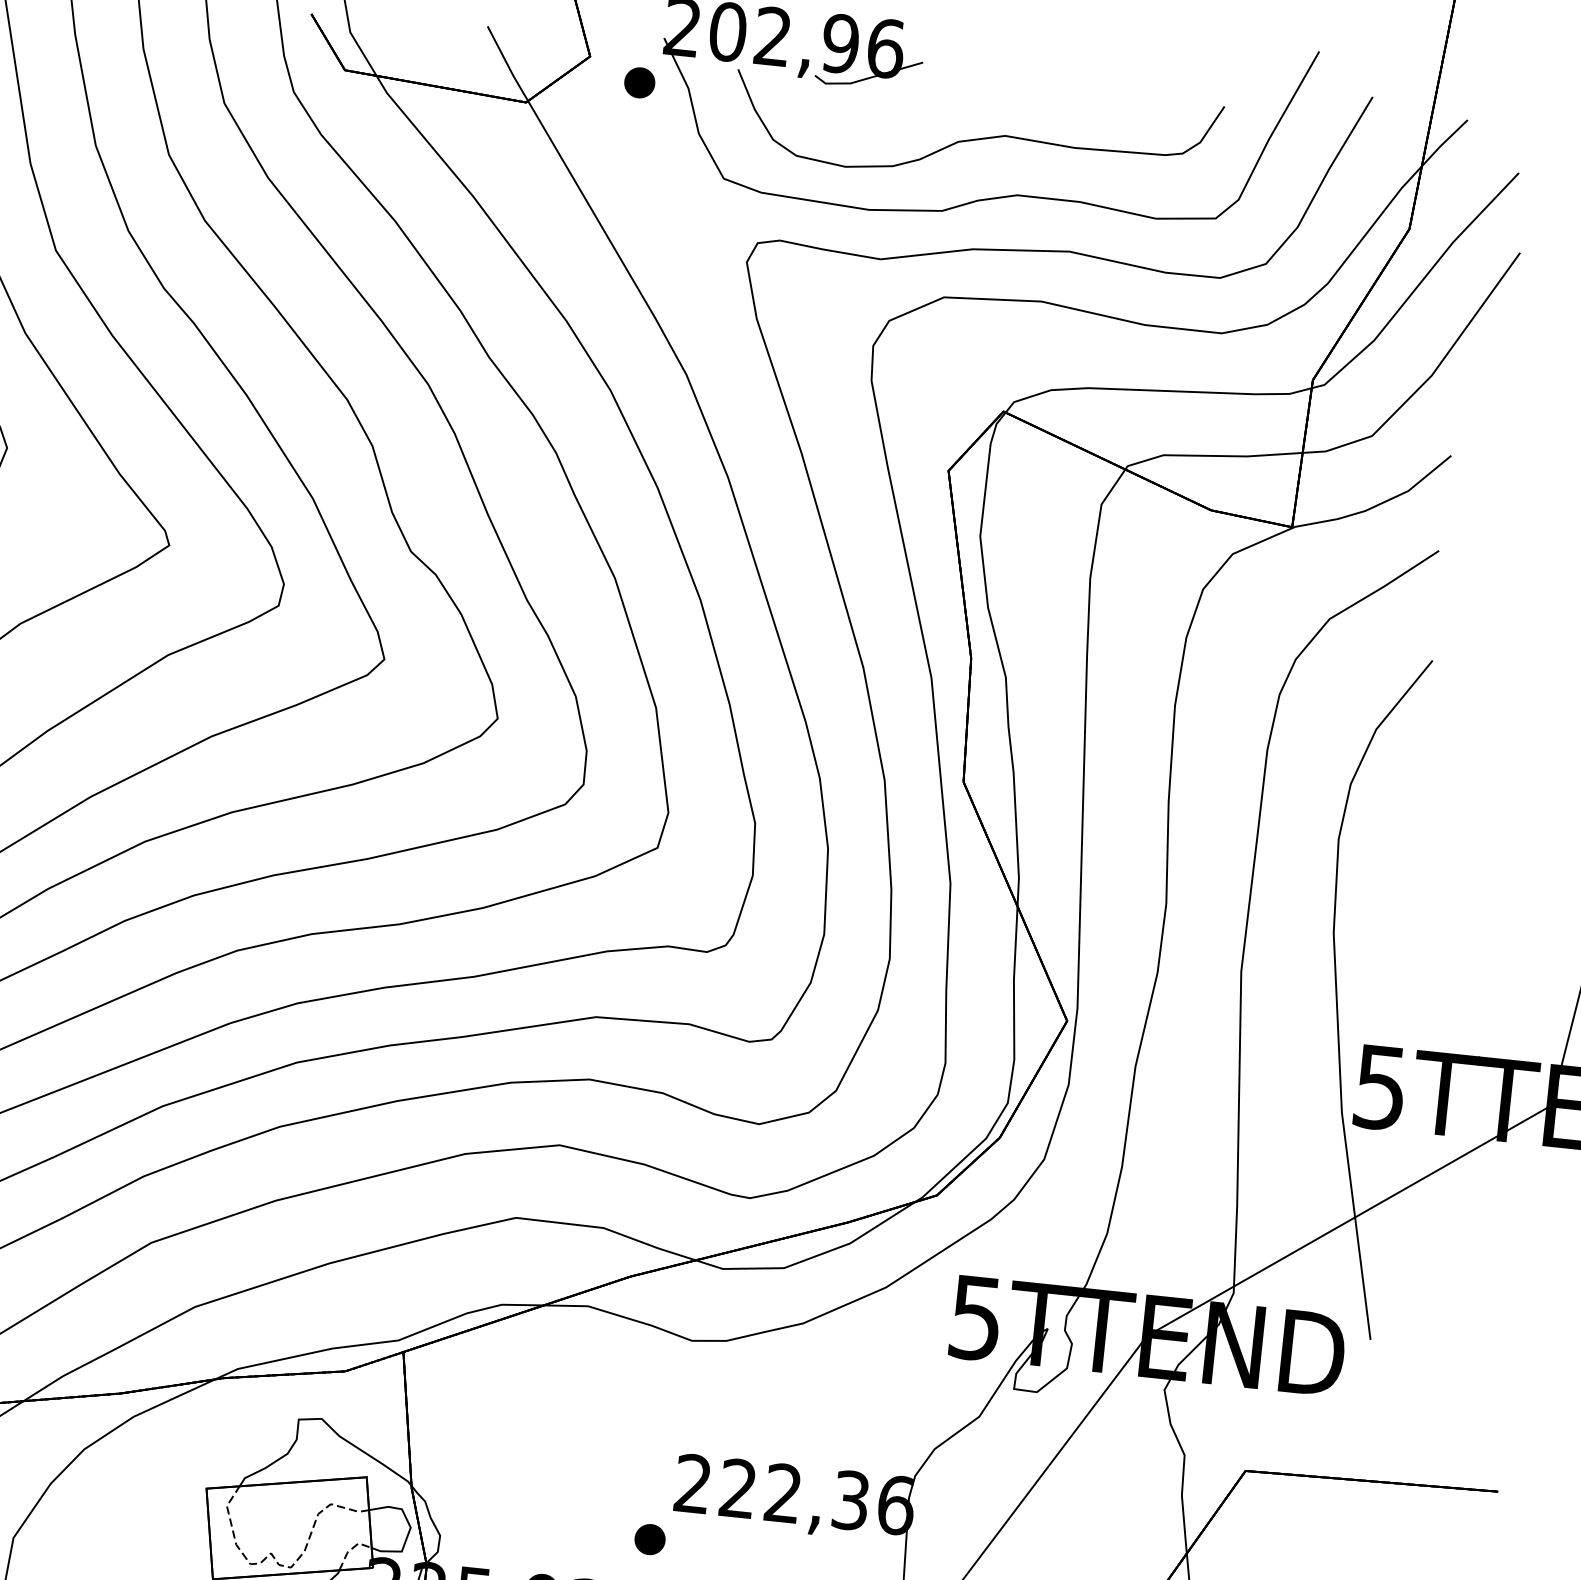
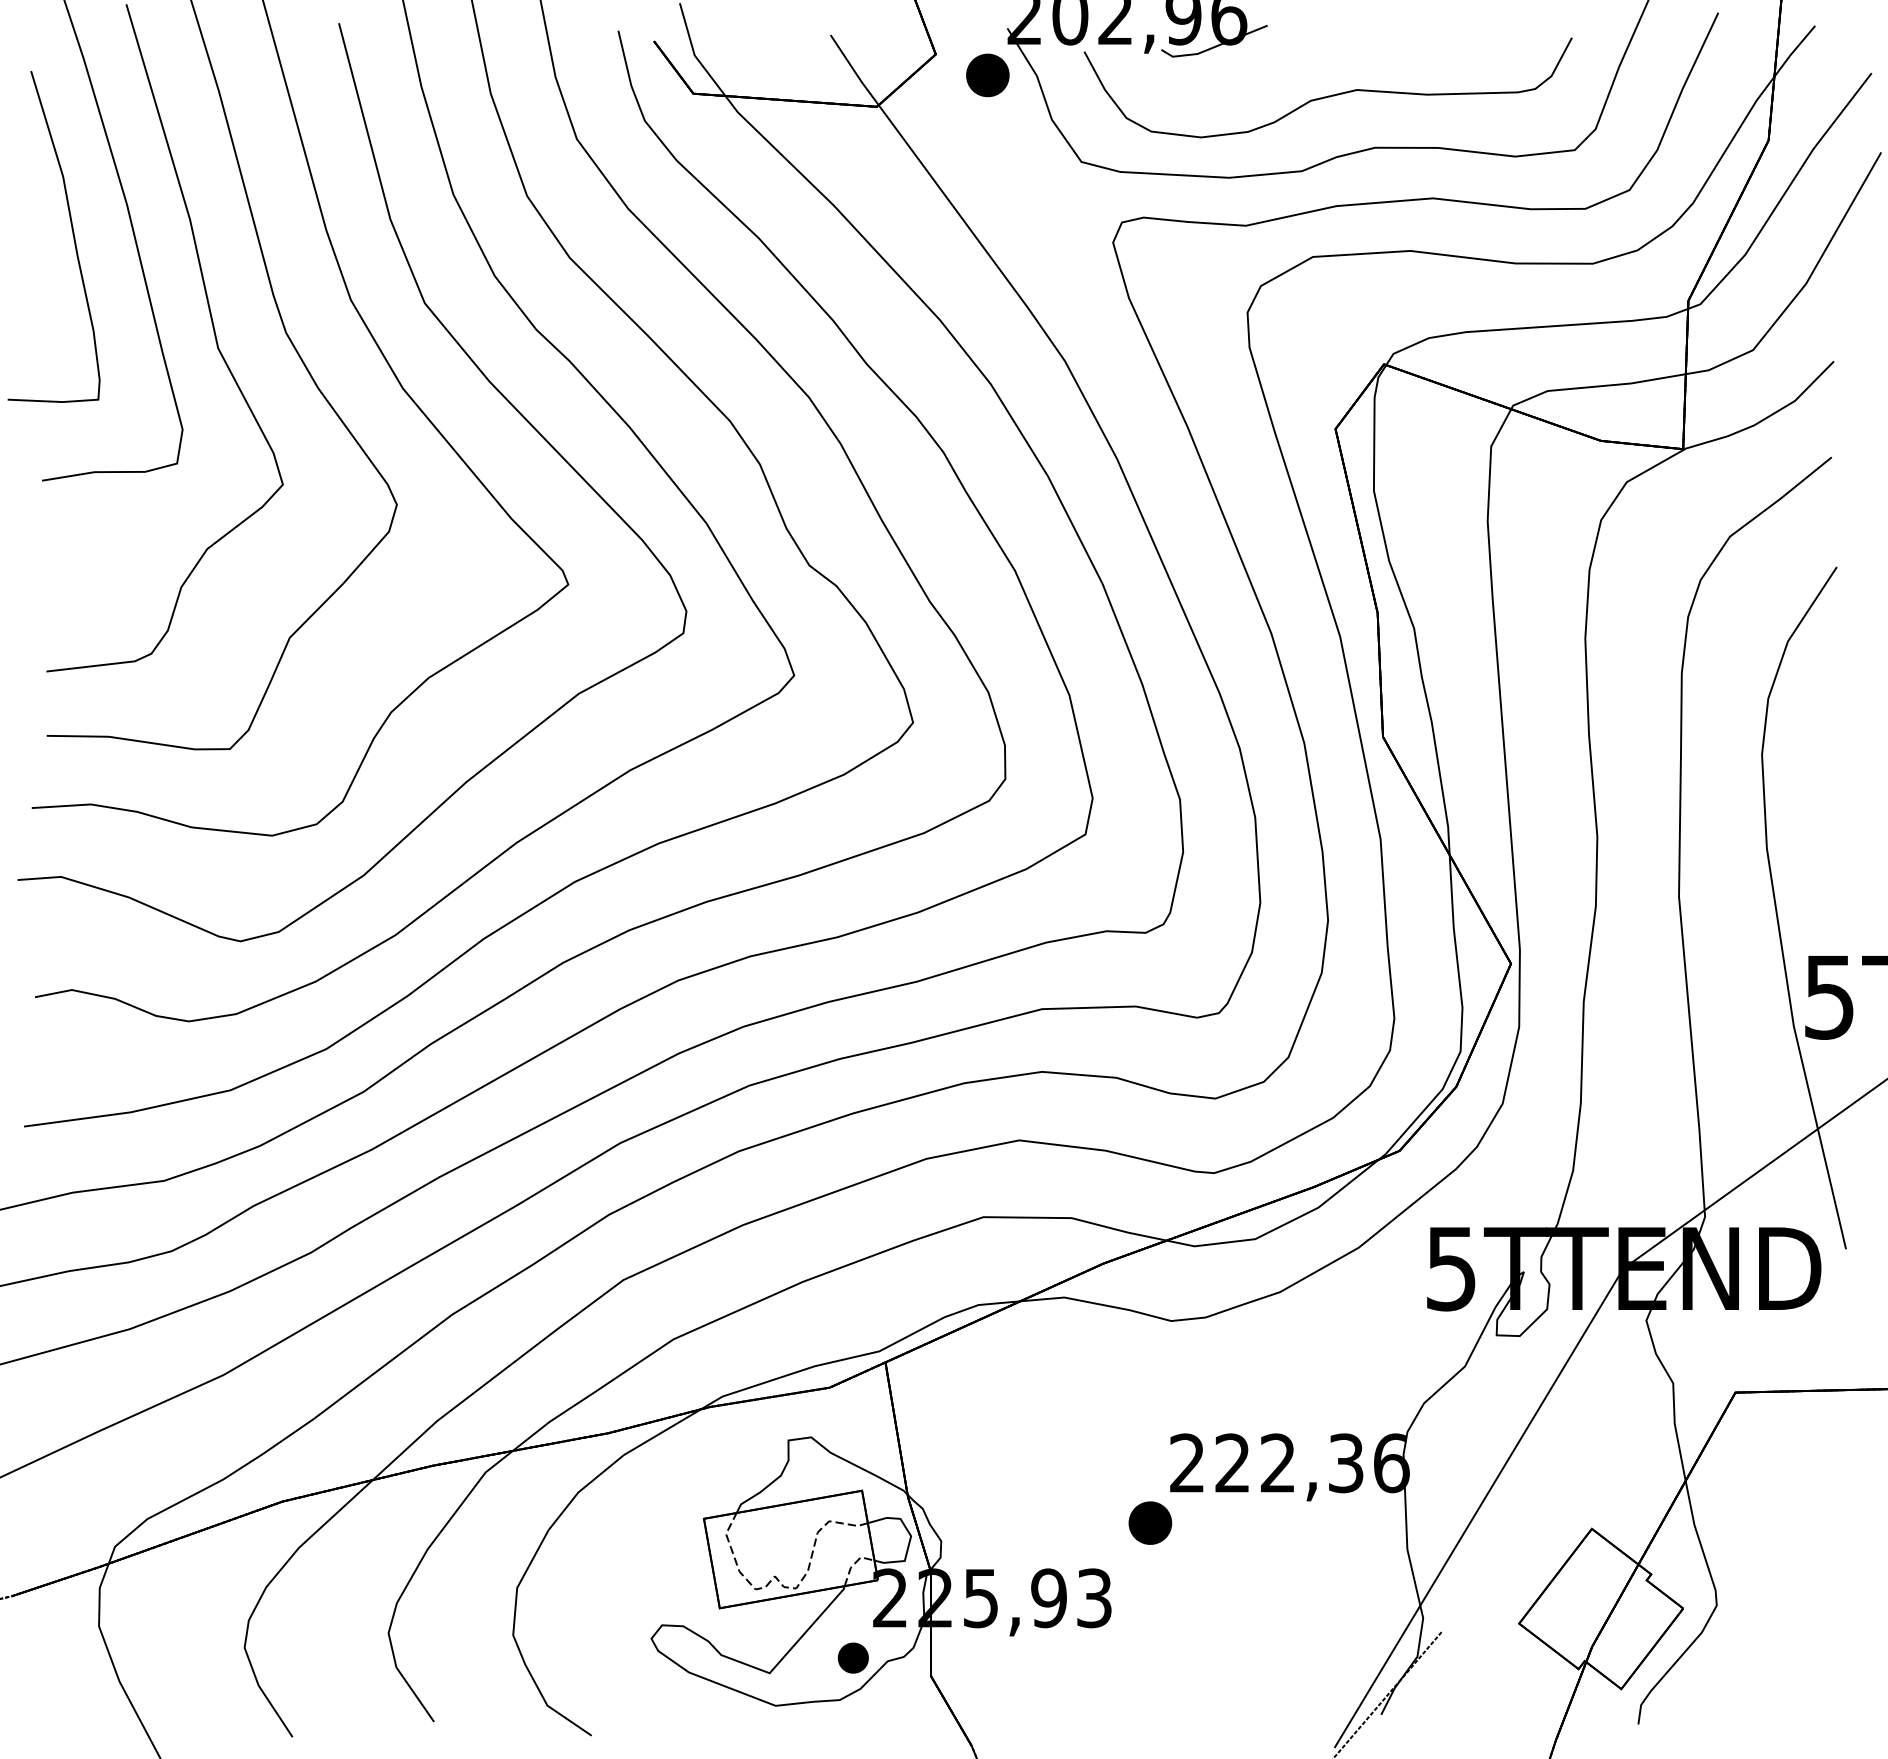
part: (639, 82) -> (987, 75), size x1.4
part: (650, 1538) -> (1150, 1522), size x1.4

